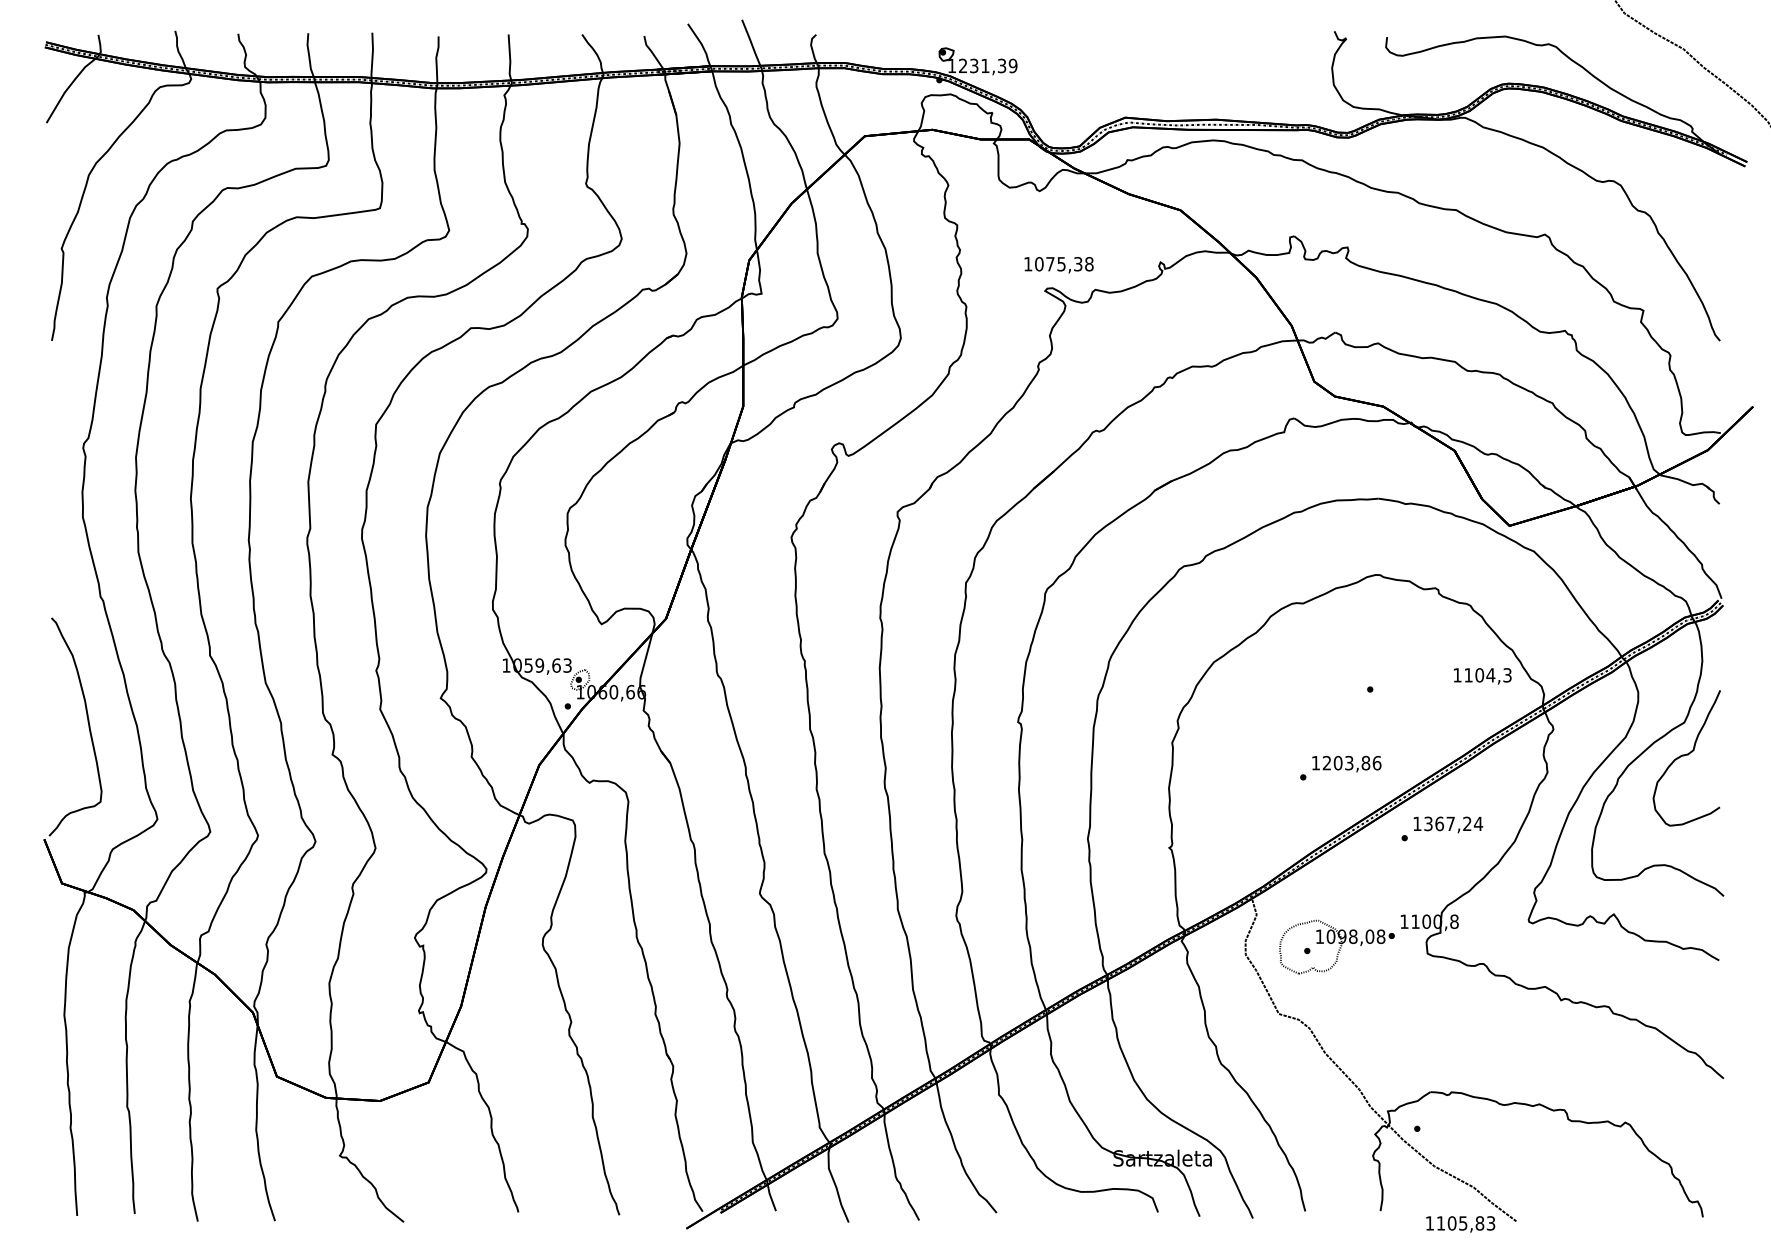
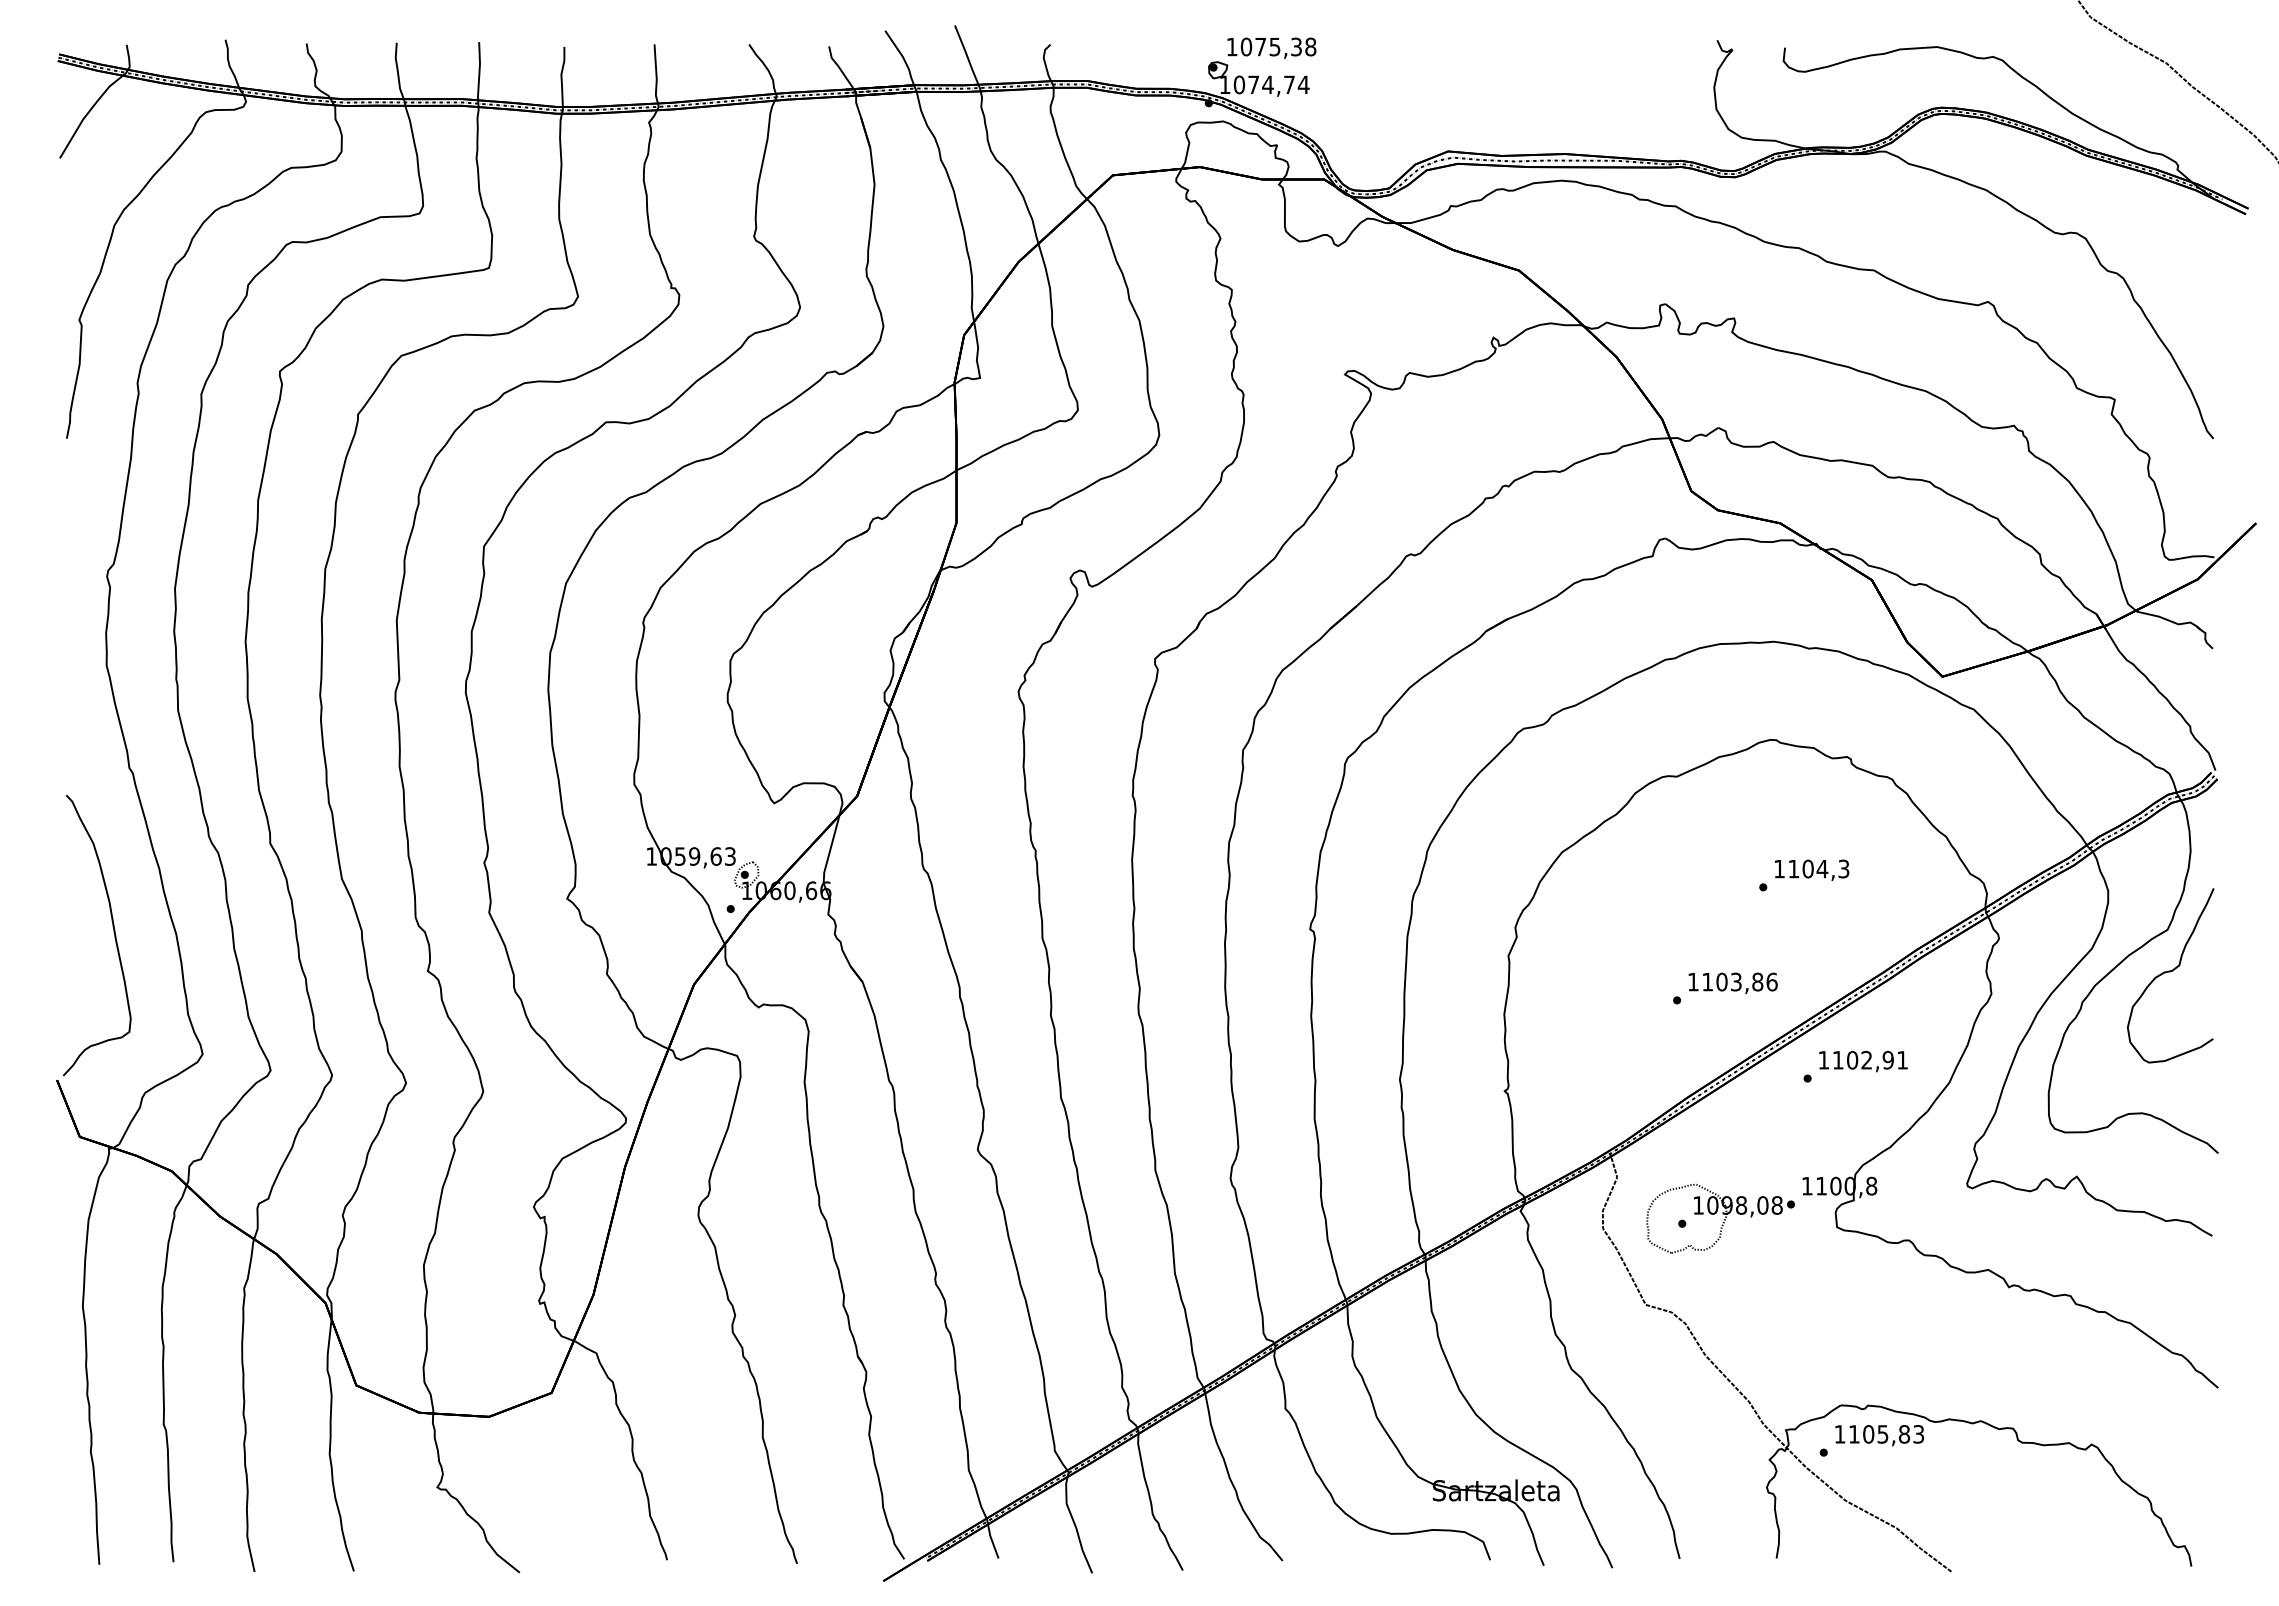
text: (988, 65) -> (1271, 84), 1231,39 -> 1074,74
text: (1058, 264) -> (1271, 47), moved
text: (1483, 675) -> (1812, 869), moved
text: (1326, 762) -> (1707, 981), 1203,86 -> 1103,86
text: (1453, 823) -> (1870, 1059), 1367,24 -> 1102,91
text: (1460, 1224) -> (1879, 1435), moved

